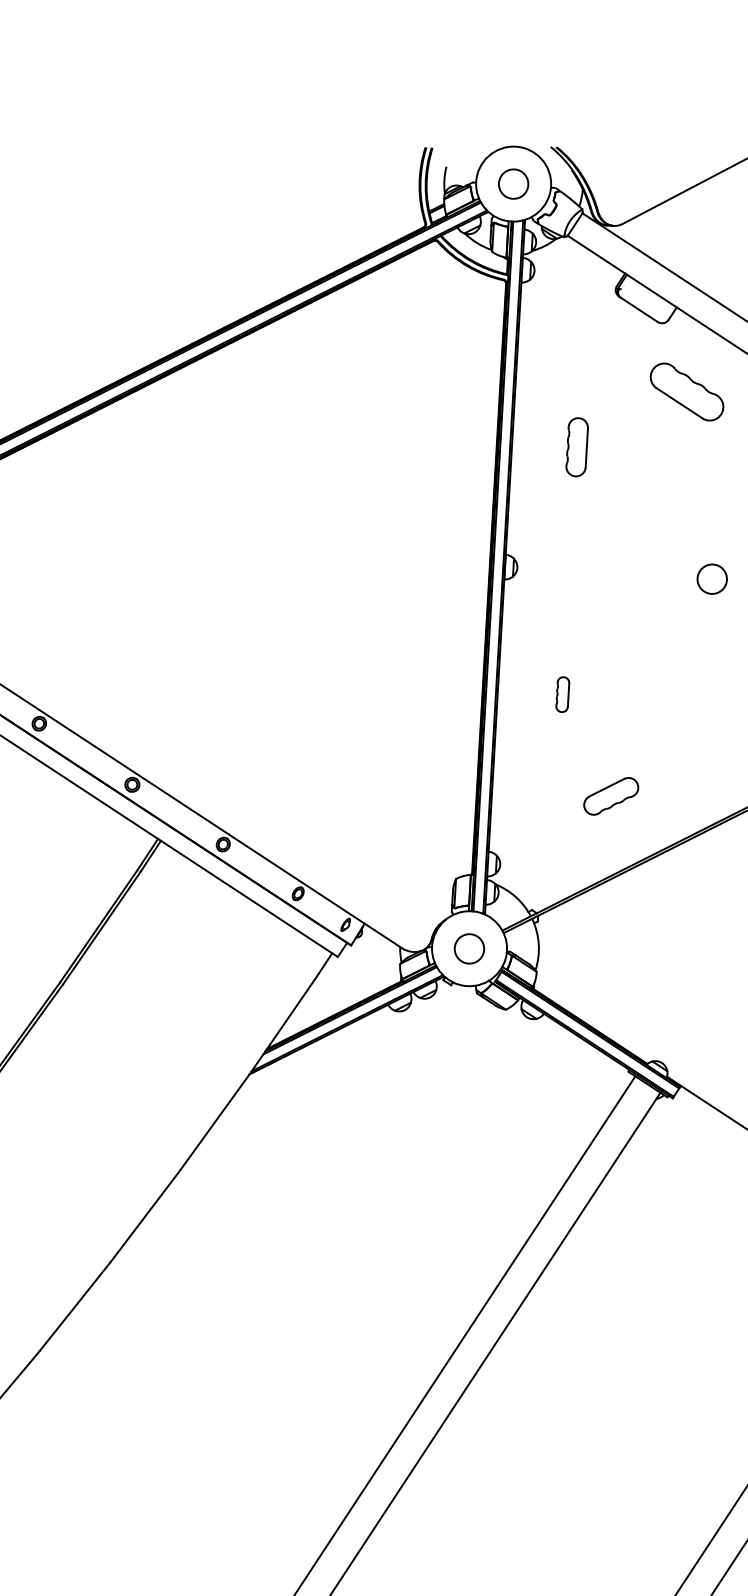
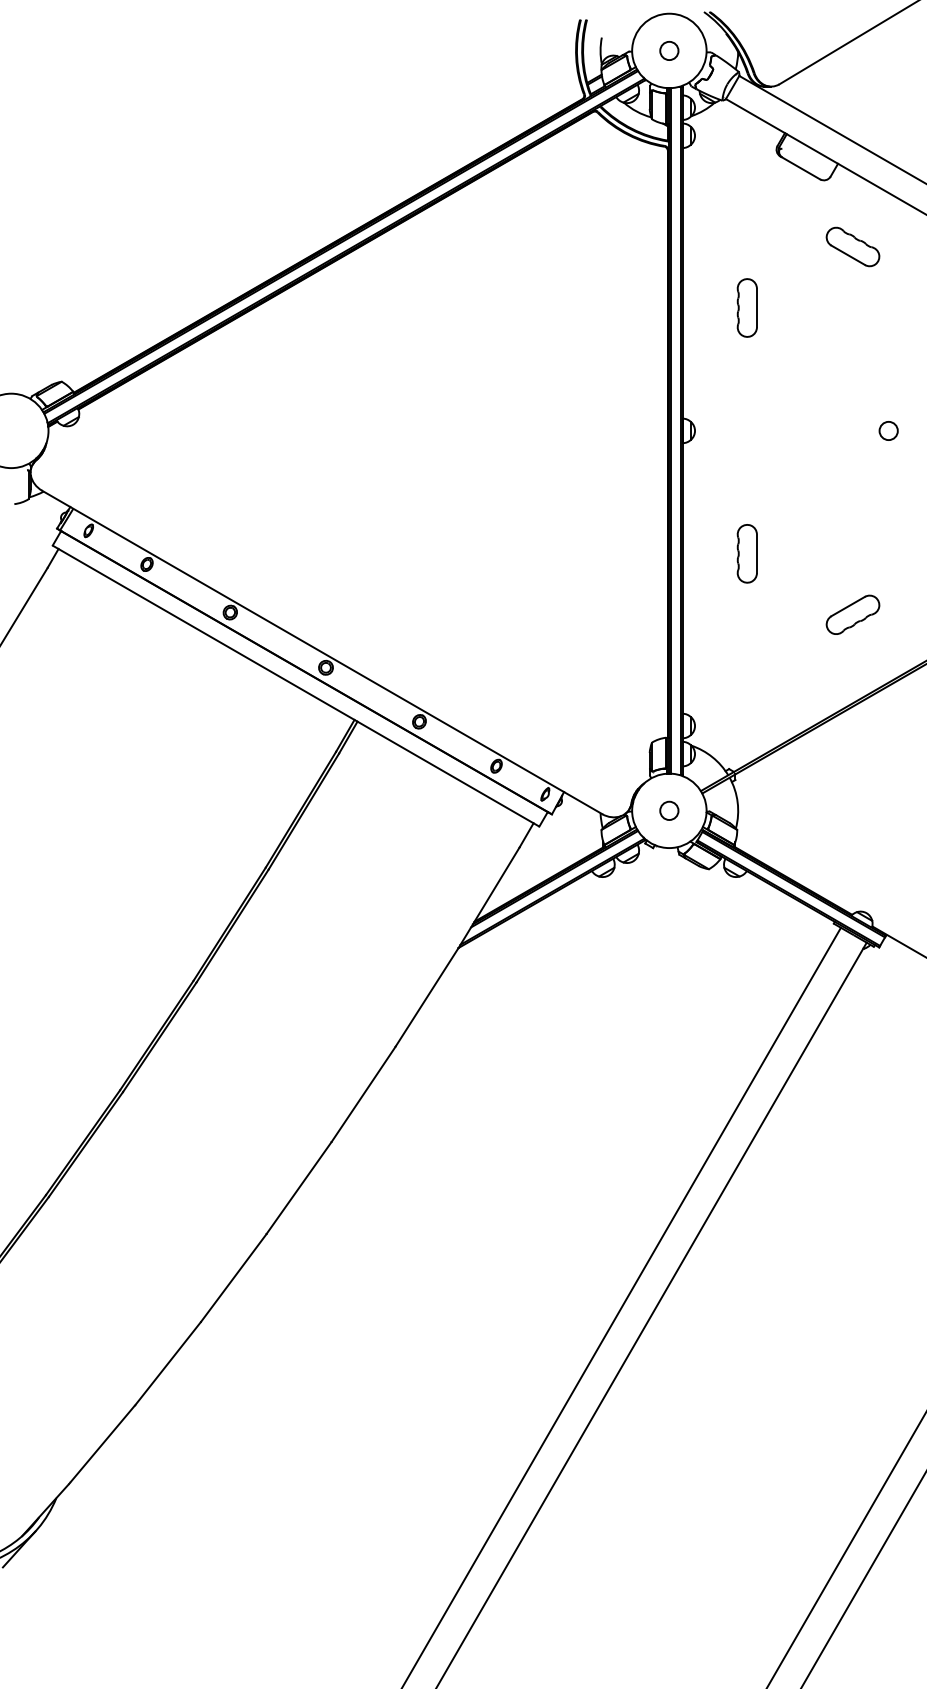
circle: (513, 183) -> (669, 50), size x0.62
part: (686, 391) -> (852, 246), size x0.71
circle: (712, 578) -> (888, 430), size x0.62
part: (562, 694) -> (746, 553), size x1.67
part: (610, 795) -> (852, 614), moved
circle: (469, 948) -> (669, 810), size x0.62

